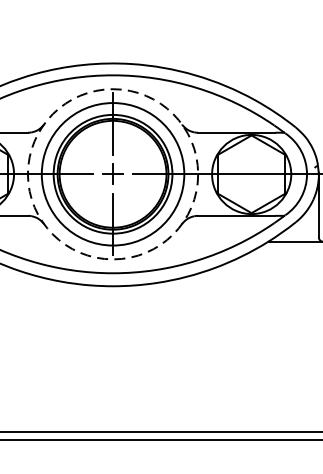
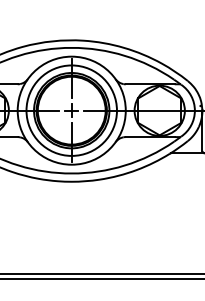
circle: (112, 173) -> (71, 110), dashed -> solid

